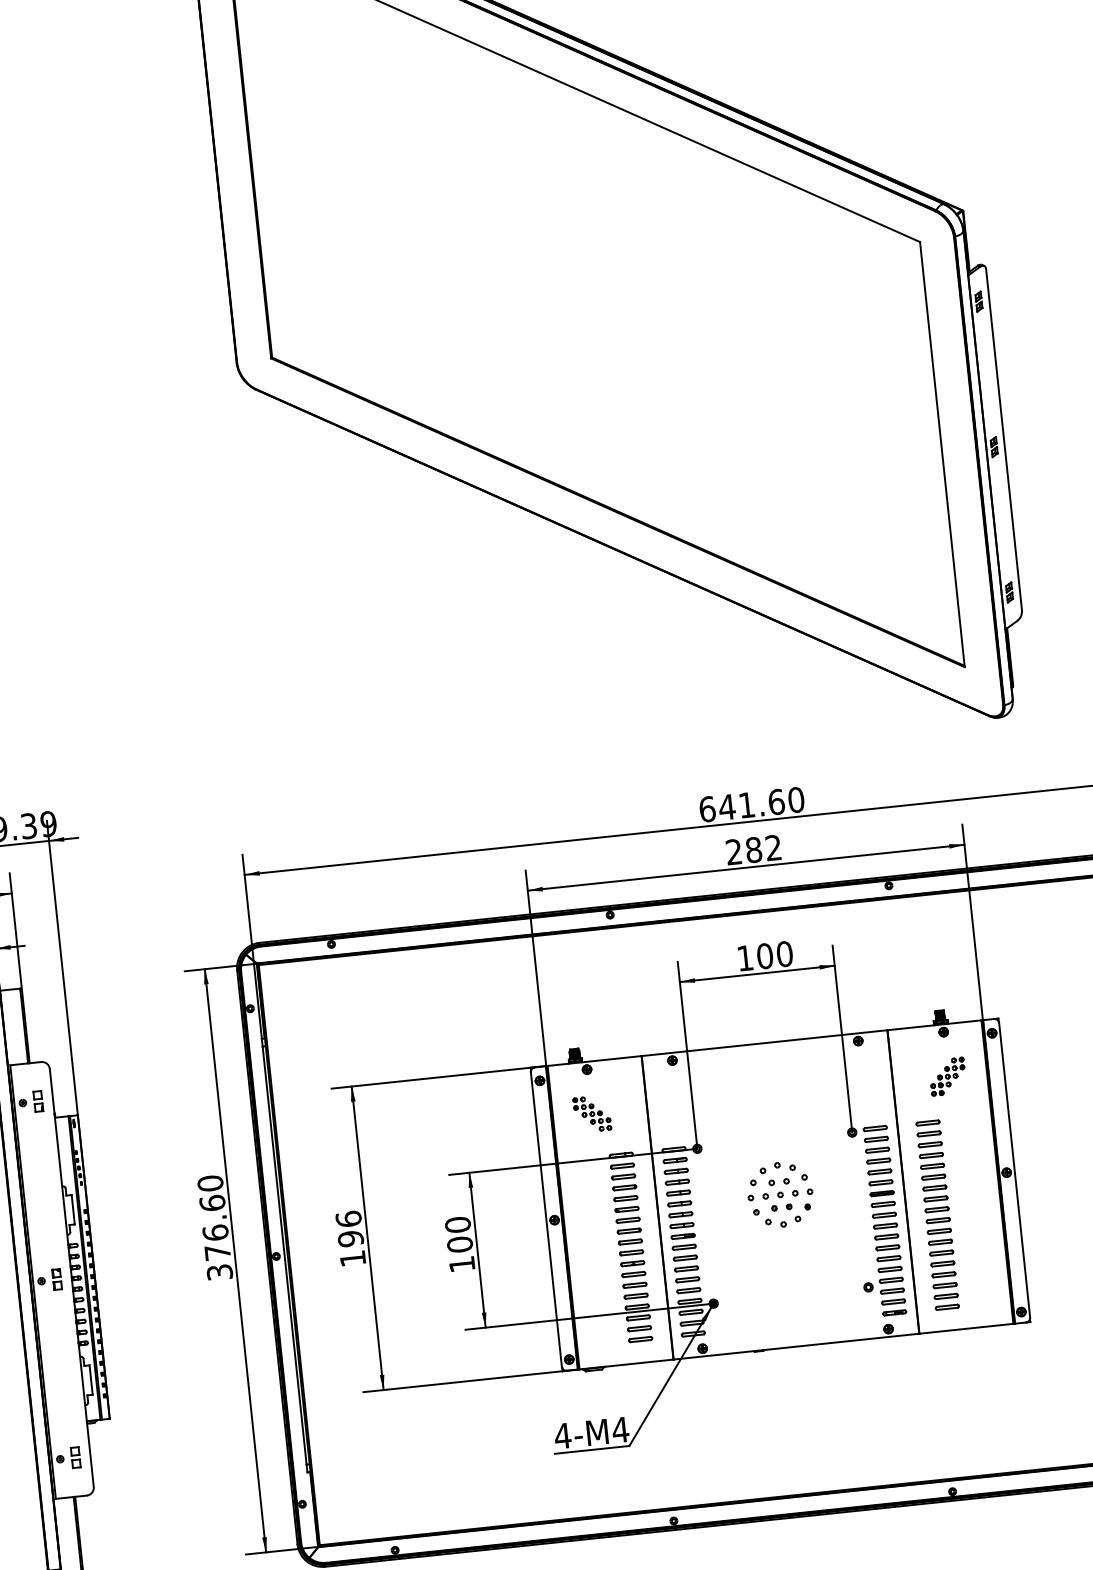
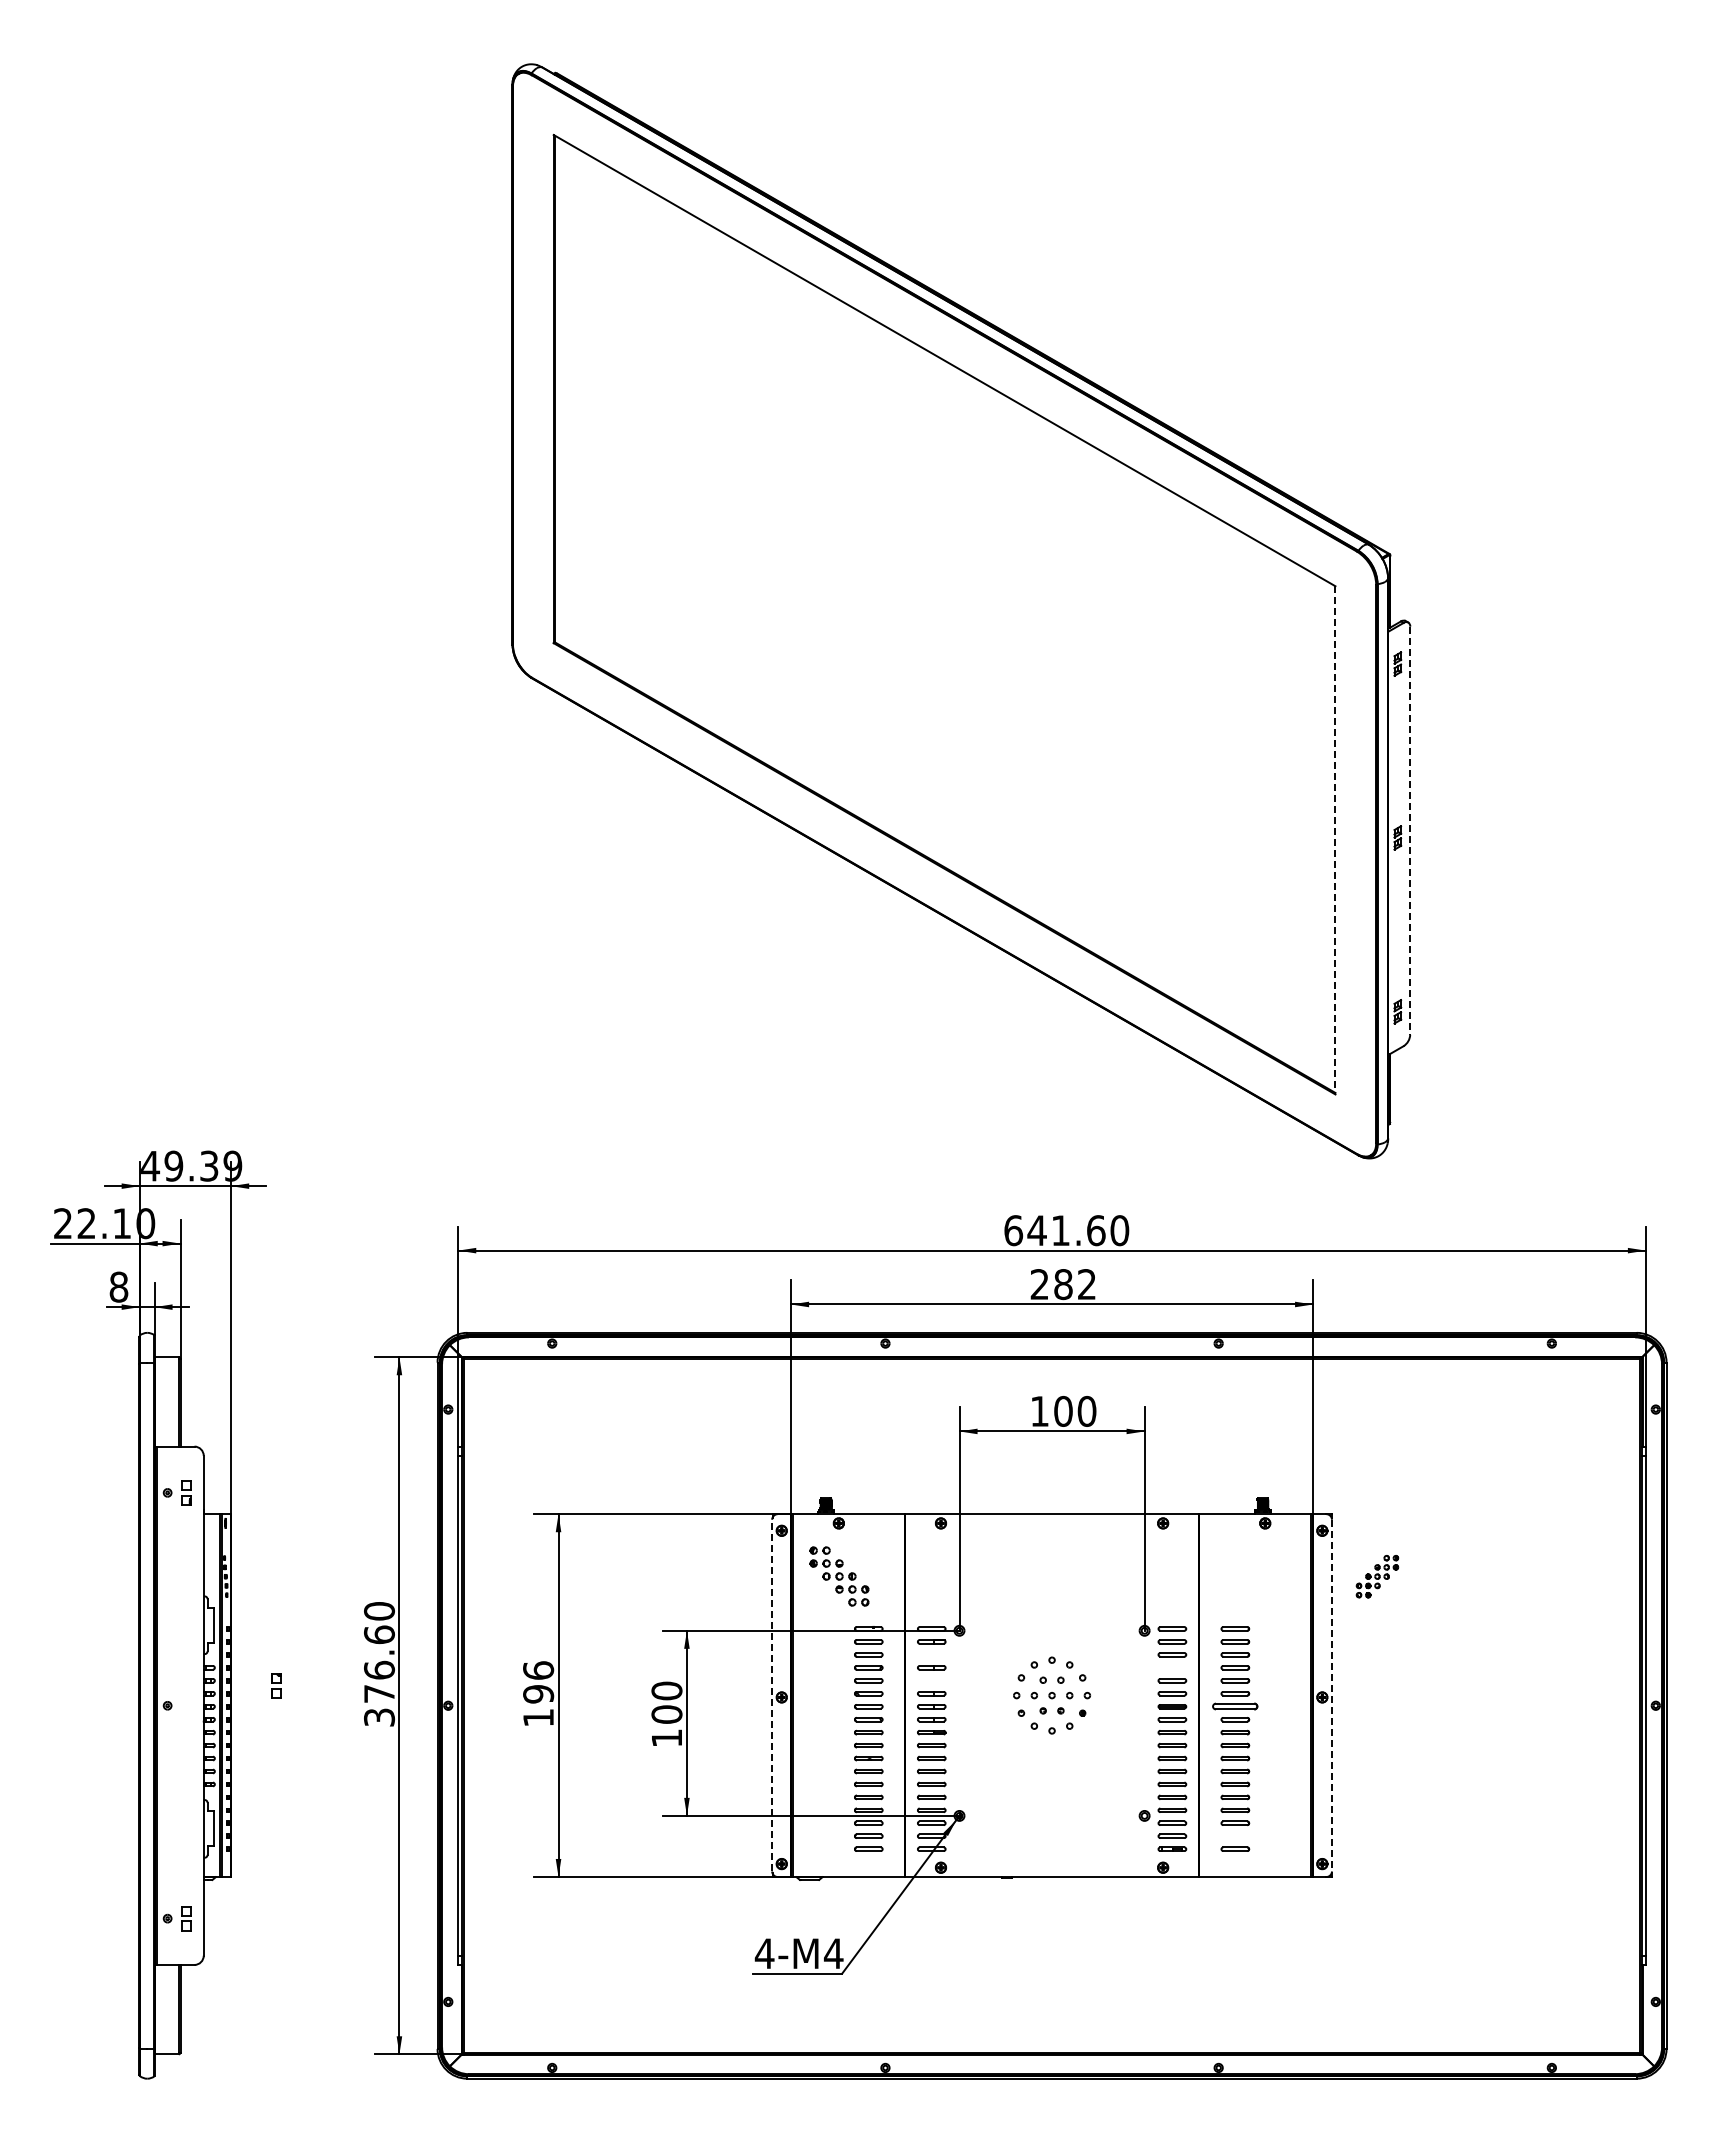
line: (1004, 440) -> (1410, 831), solid -> dashed
line: (942, 454) -> (1335, 840), solid -> dashed
part: (947, 1076) -> (1377, 1576), moved
part: (592, 1113) -> (839, 1576), size x1.4
part: (878, 1160) -> (1172, 1667), removed
line: (1014, 1170) -> (1331, 1695), solid -> dashed
part: (676, 1171) -> (931, 1654), removed
part: (934, 1187) -> (1235, 1706), size x1.6
part: (678, 1192) -> (931, 1680), removed
line: (546, 1219) -> (772, 1695), solid -> dashed
part: (57, 1279) -> (276, 1685), moved
part: (946, 1295) -> (1235, 1835), removed

